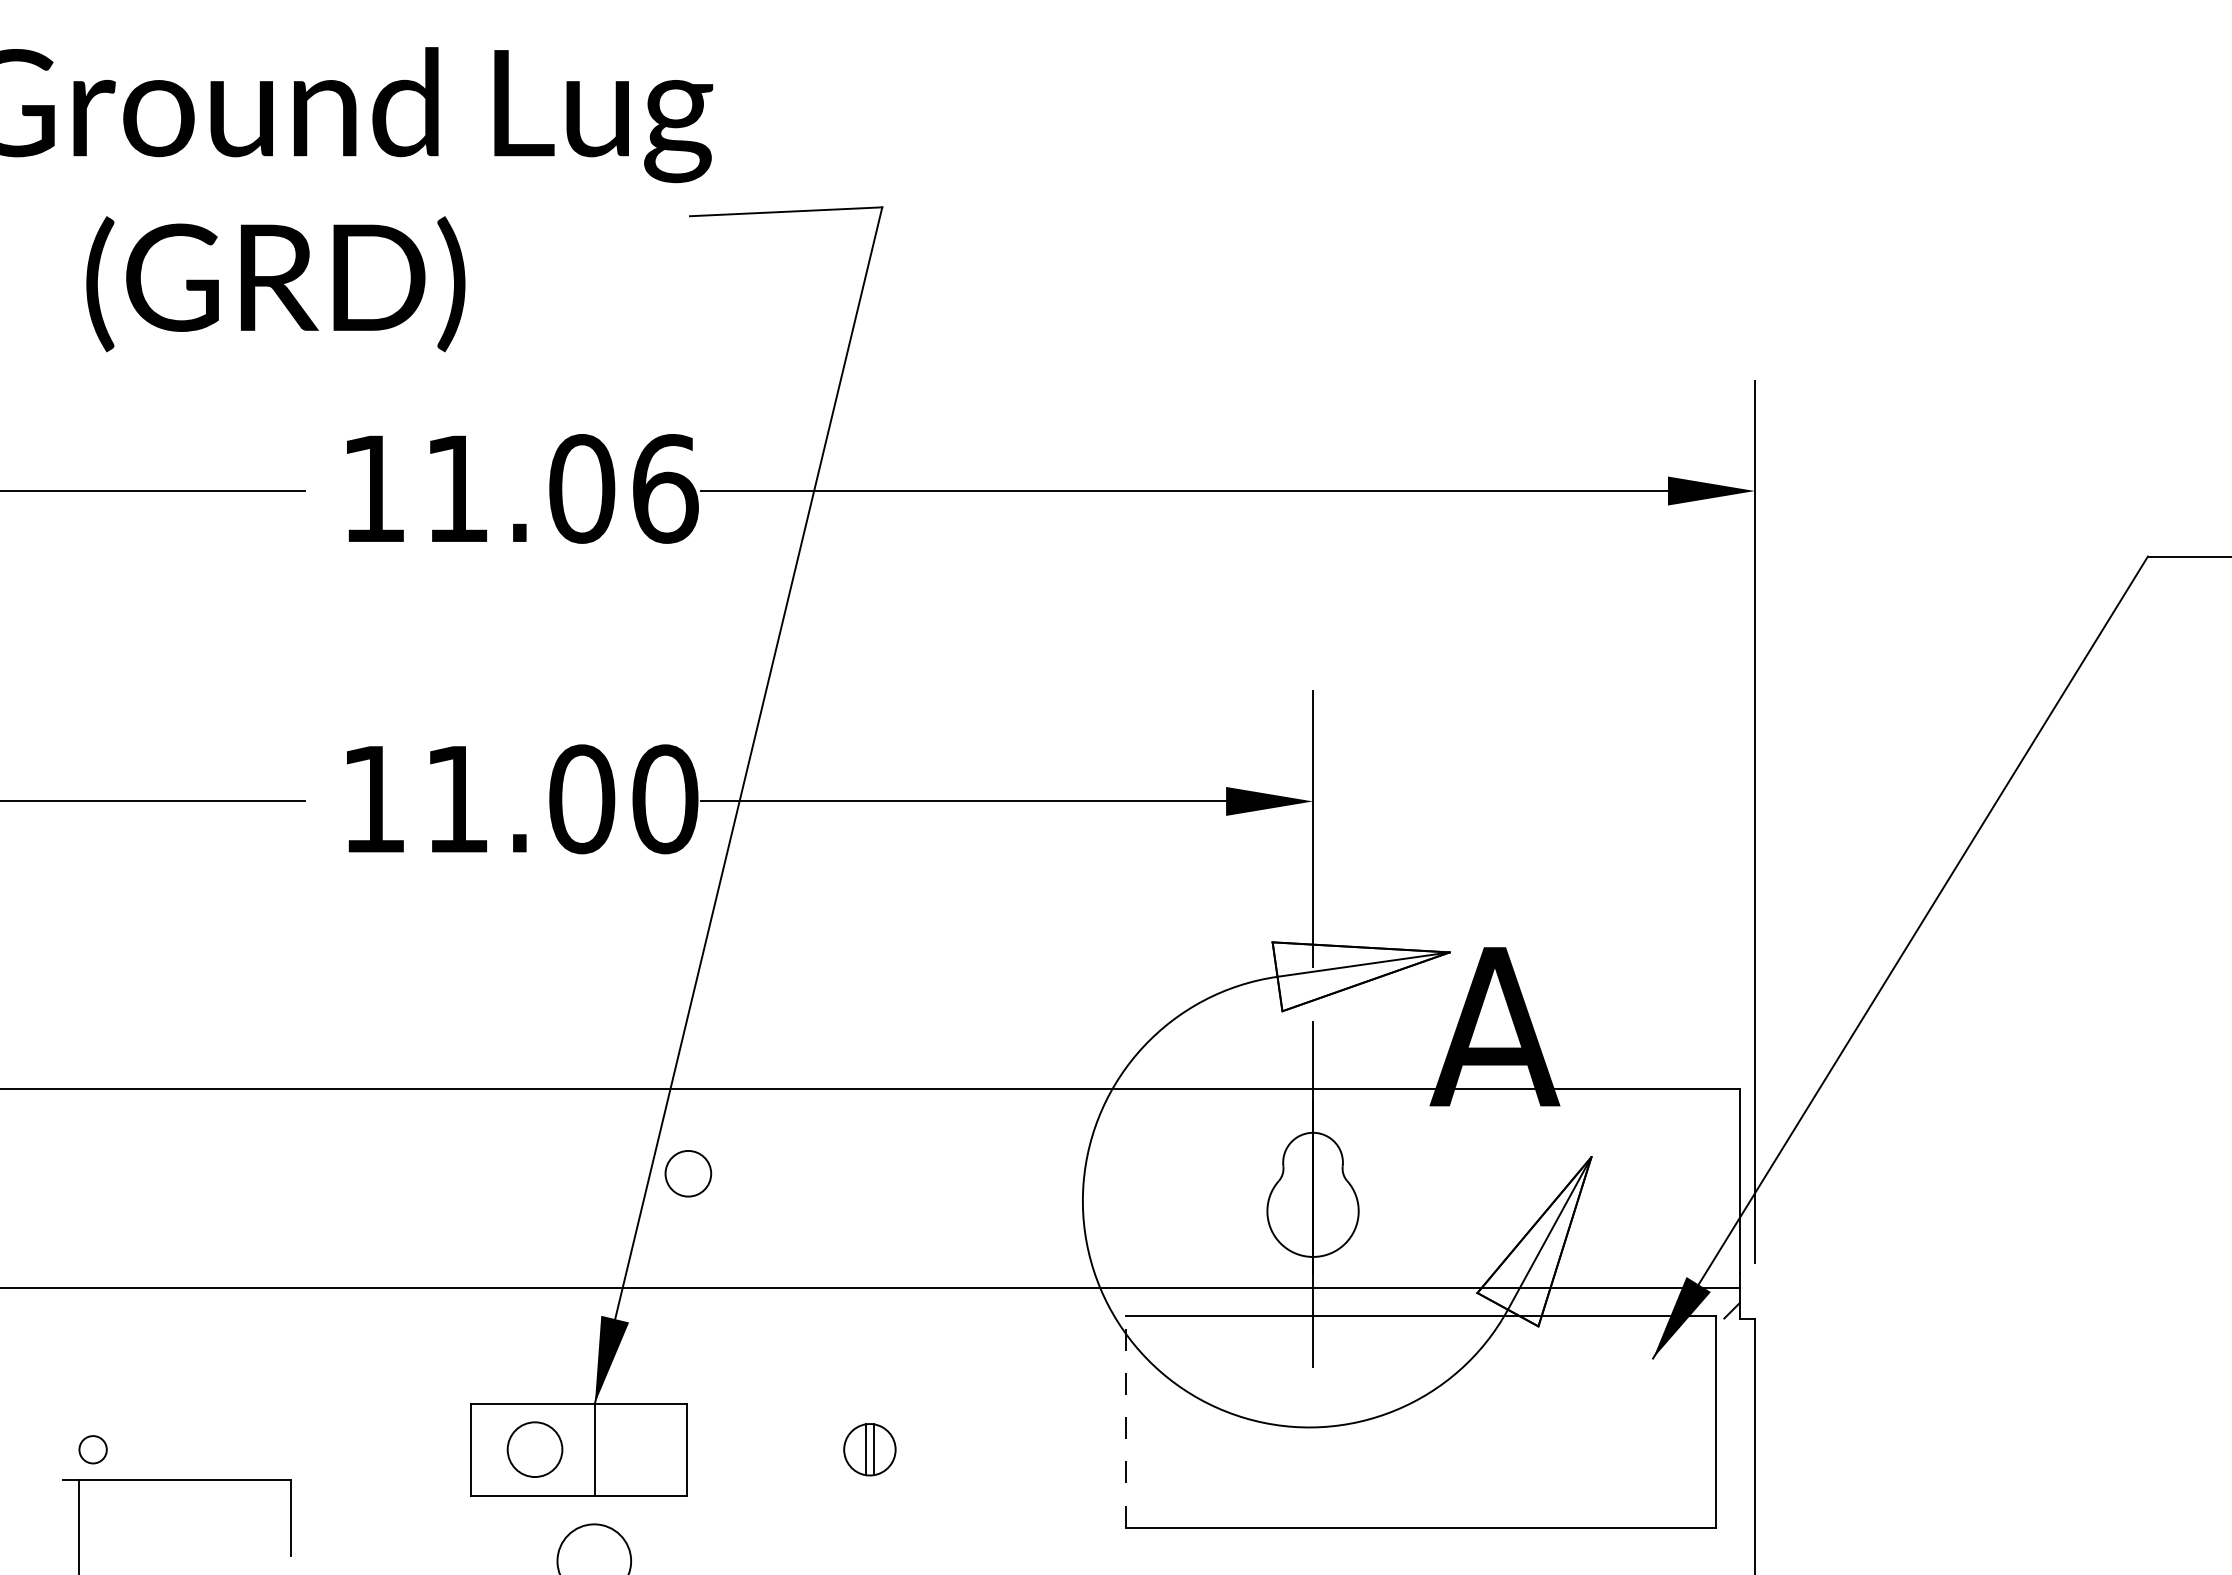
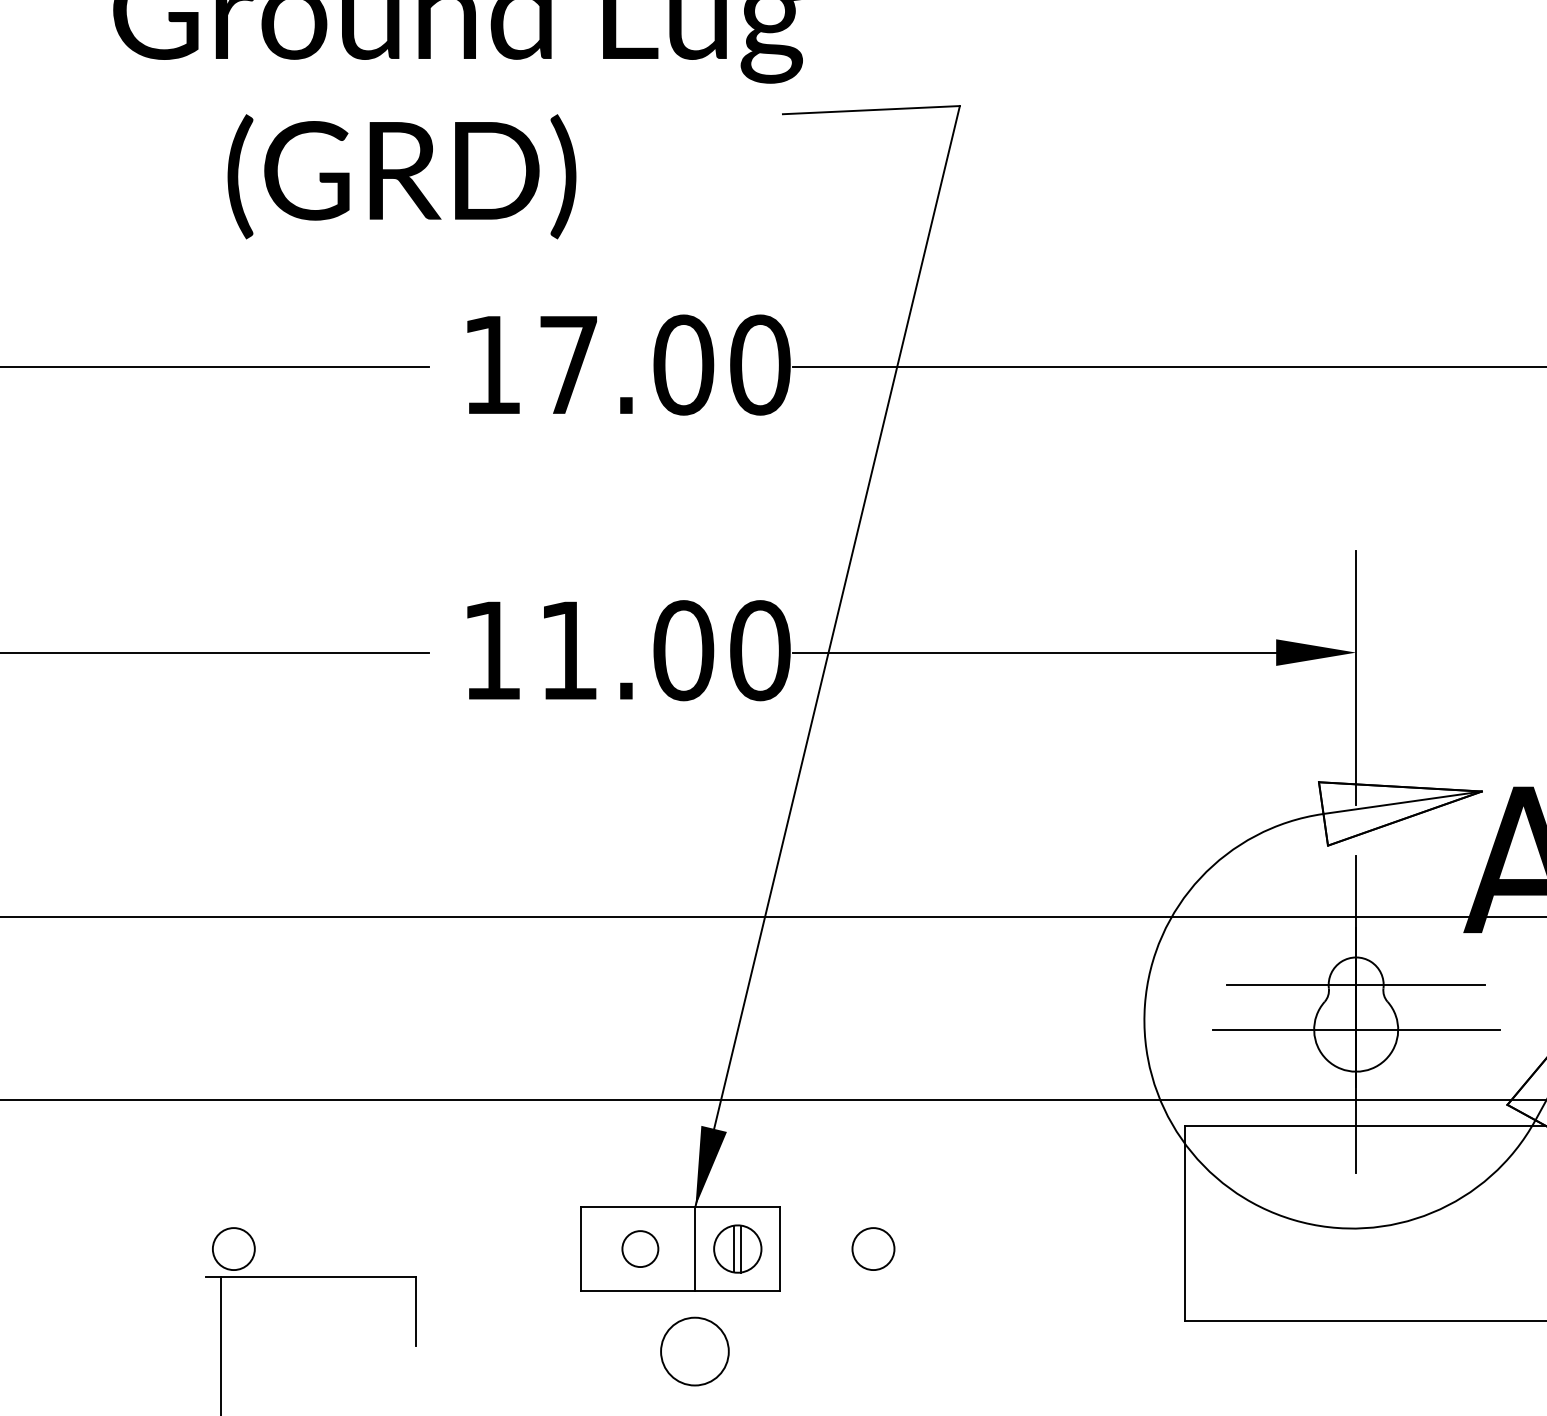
text: (562, 488) -> (665, 364), 11.06 -> 17.00
line: (1312, 1162) -> (1355, 984), added
circle: (688, 1173) -> (873, 1248), moved
line: (1312, 1211) -> (1355, 1029), added
line: (1126, 1421) -> (1184, 1223), dashed -> solid
circle: (92, 1449) -> (233, 1248), size x1.67
circle: (534, 1449) -> (639, 1248), size x0.71
part: (869, 1449) -> (737, 1248), moved

